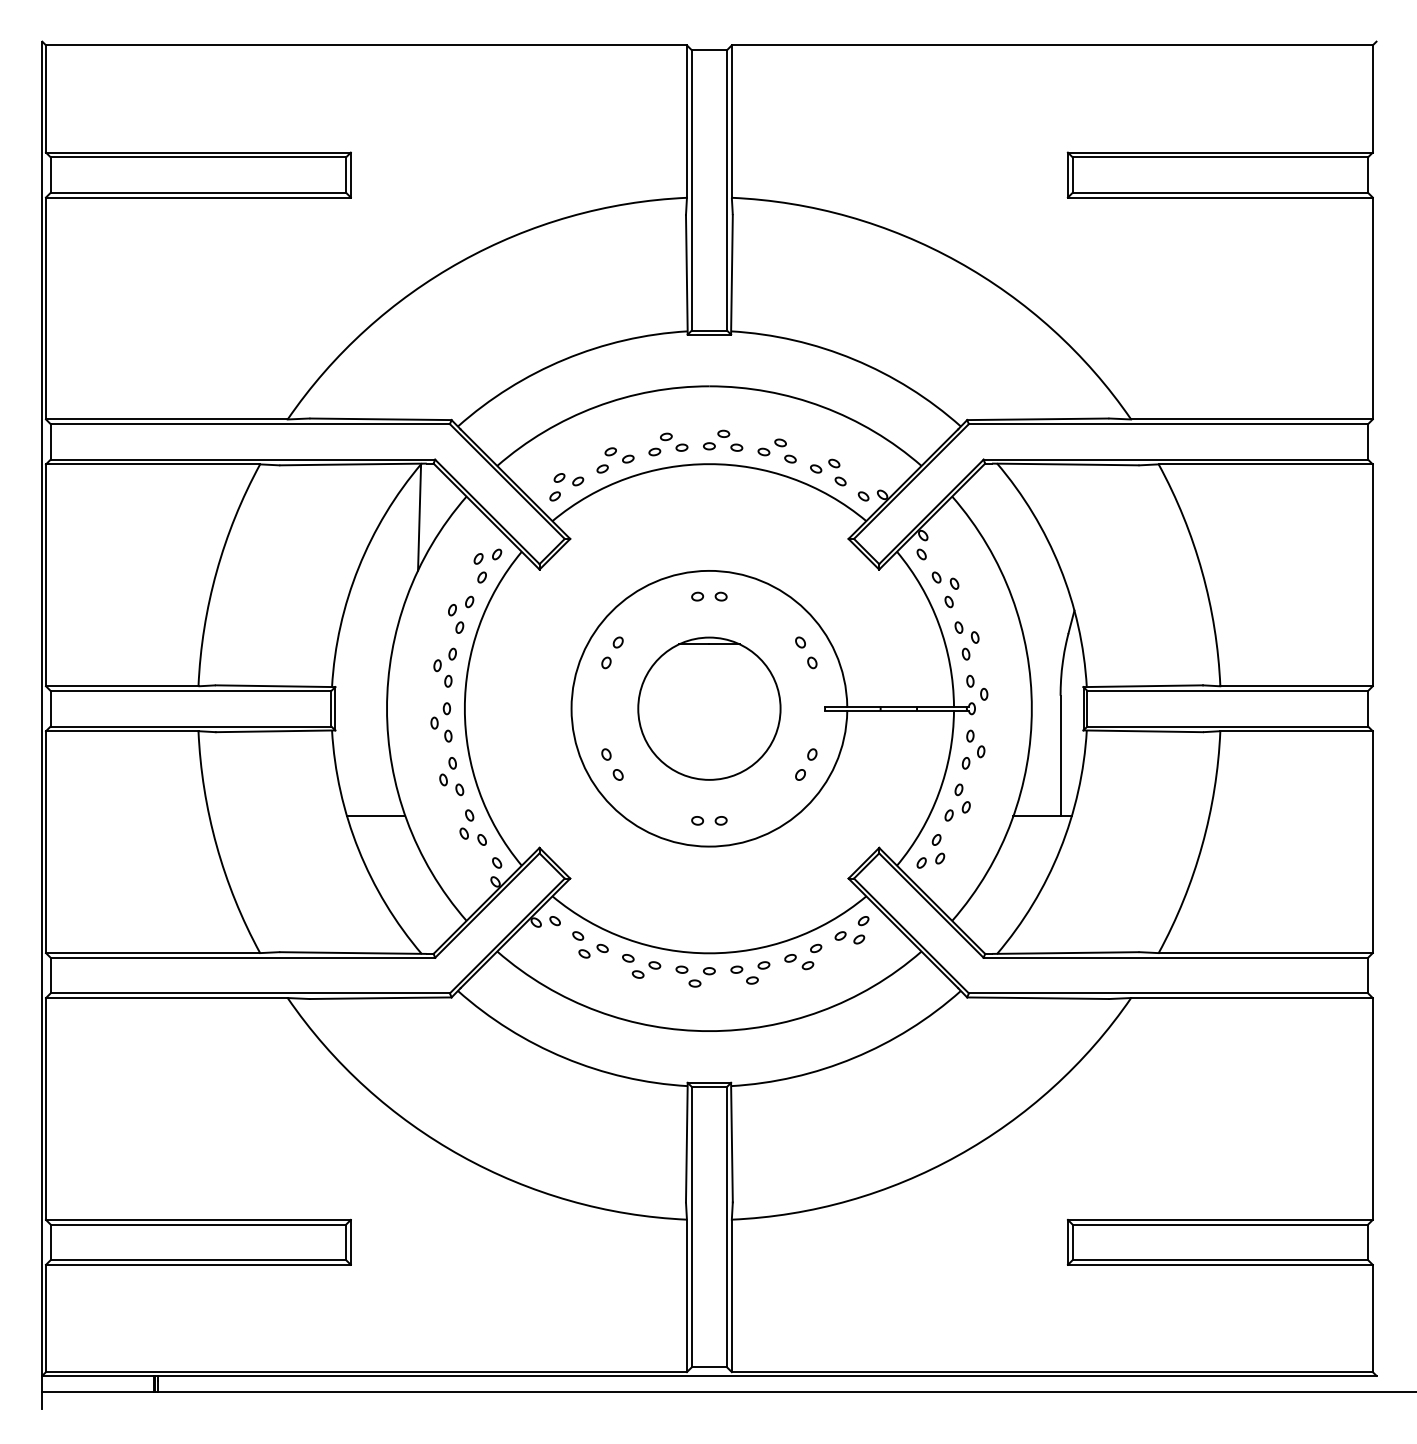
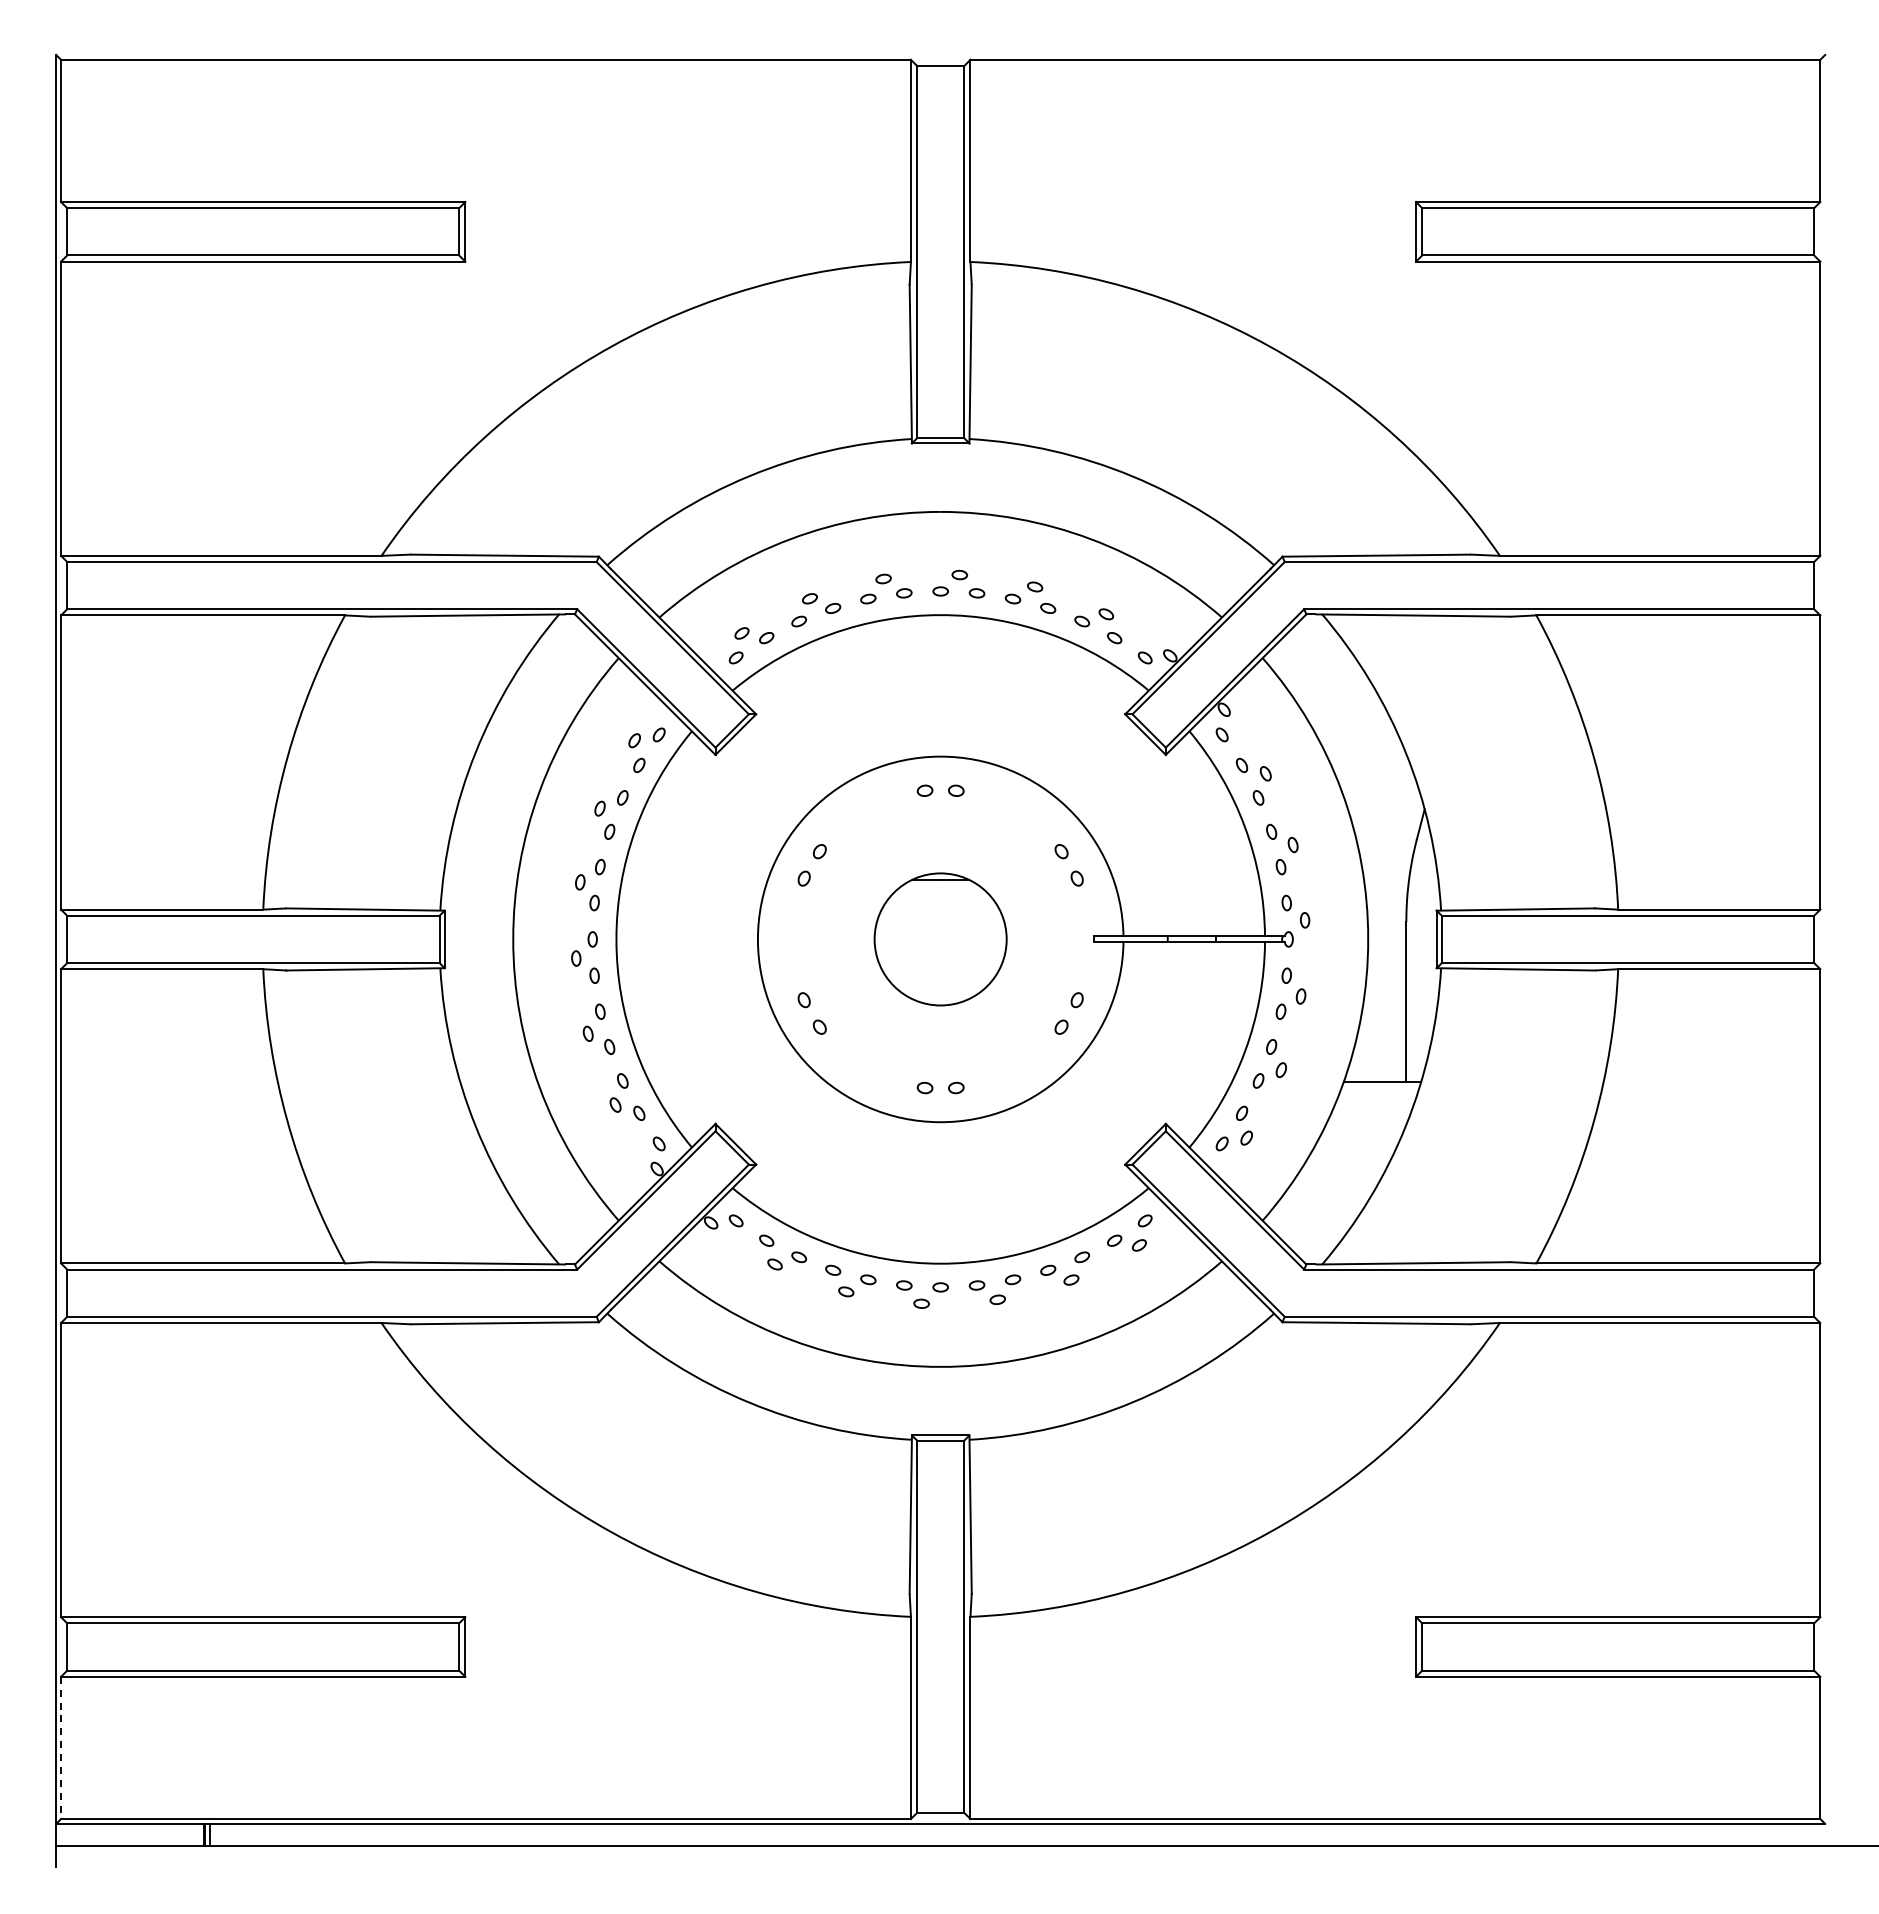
line: (419, 517) -> (556, 685), removed
part: (709, 708) -> (940, 939), size x0.7
line: (375, 815) -> (498, 1081), removed
line: (46, 1318) -> (61, 1748), solid -> dashed

